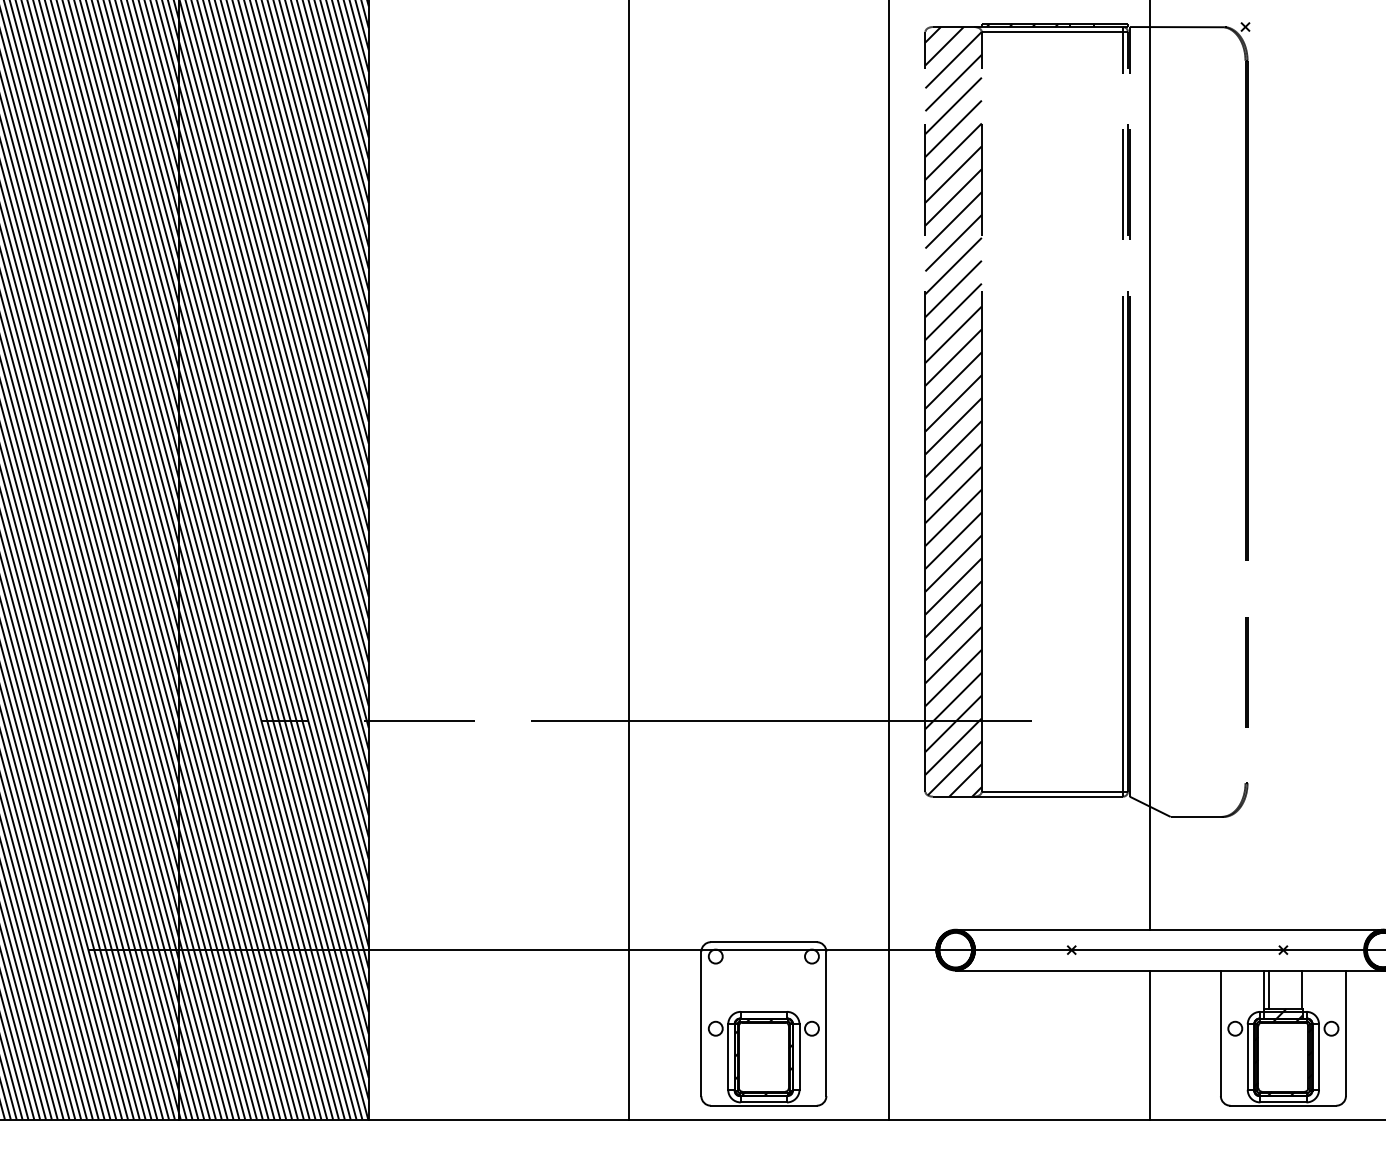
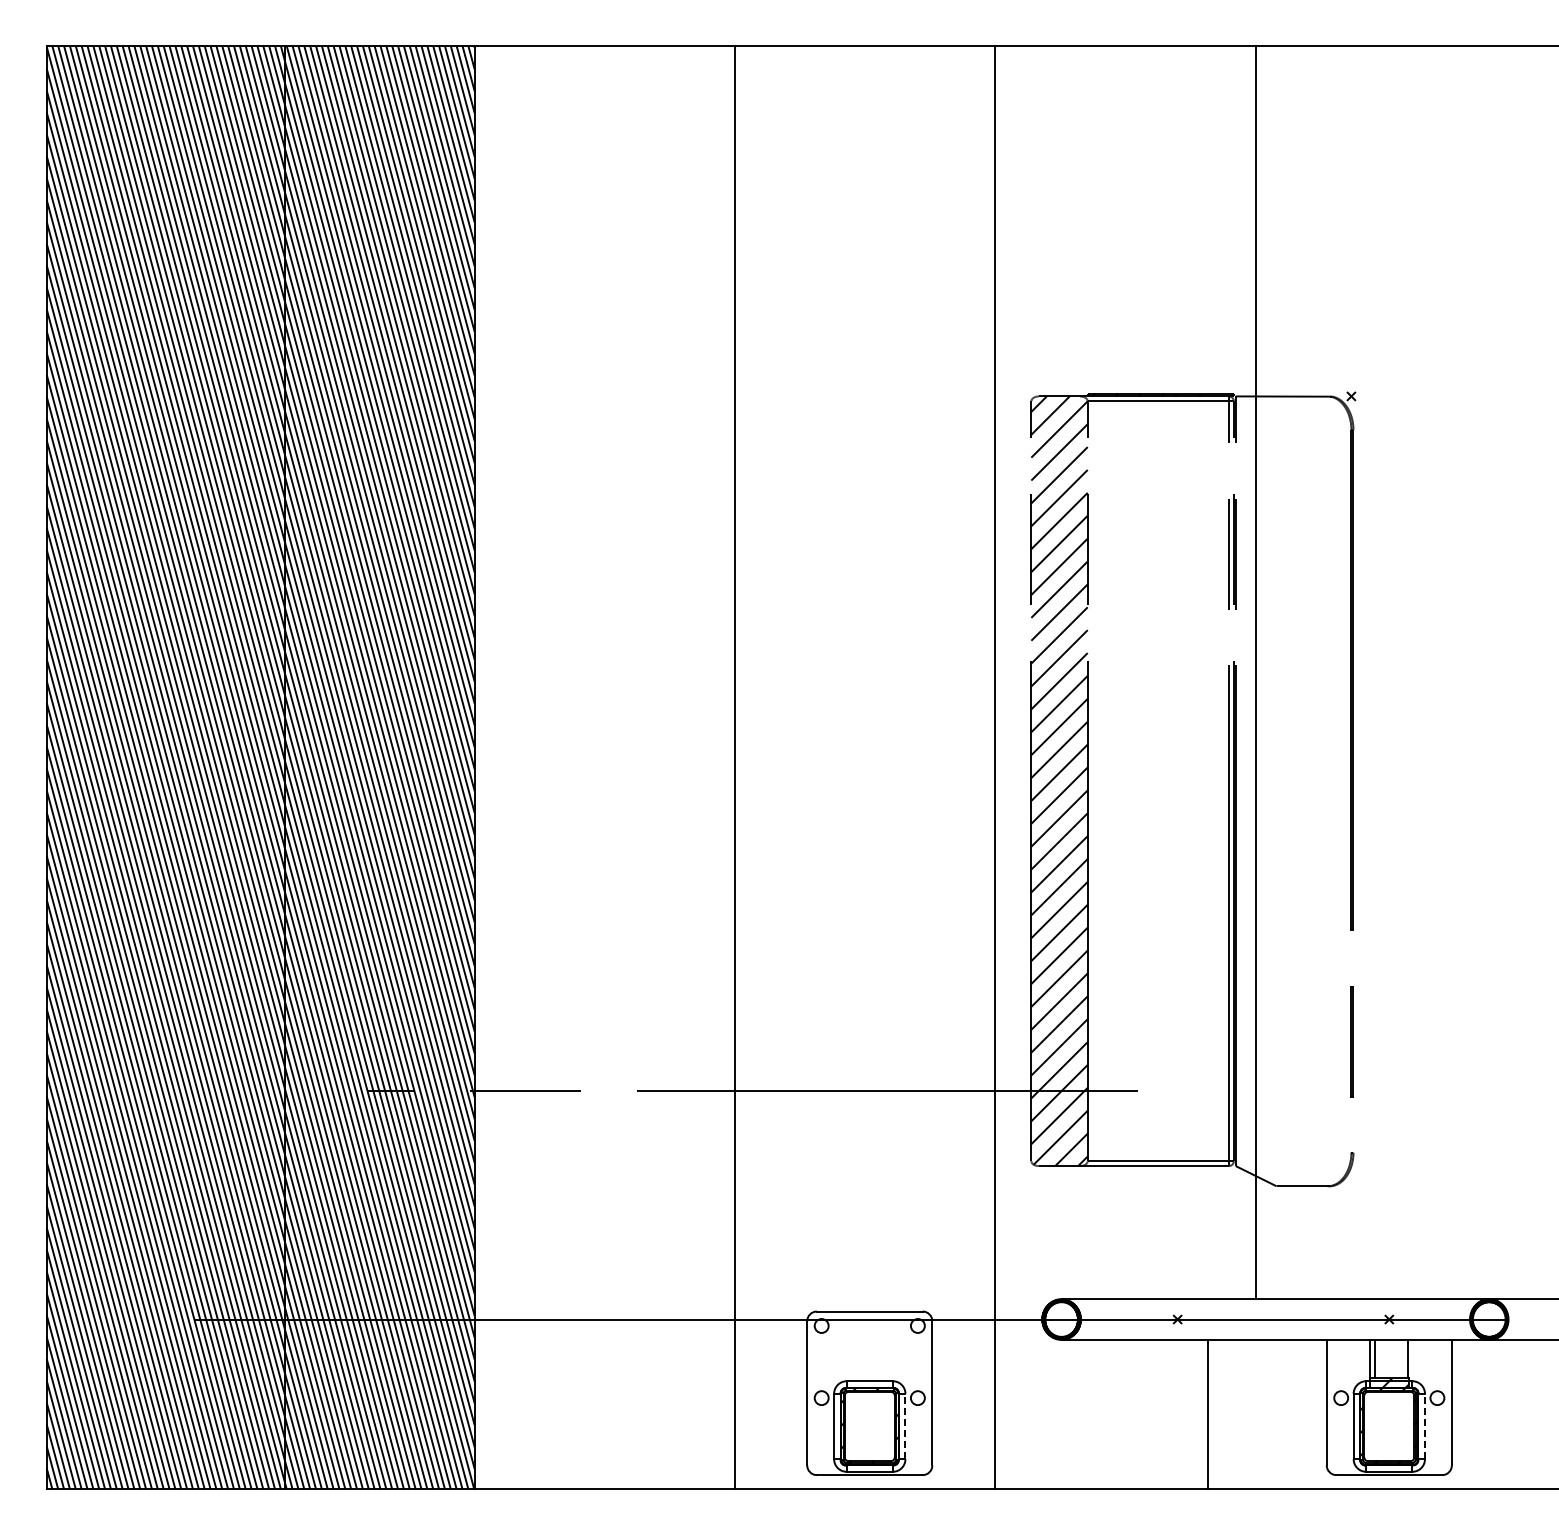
line: (1149, 1045) -> (1207, 1414), moved
line: (799, 1057) -> (905, 1426), solid -> dashed
line: (1318, 1057) -> (1424, 1426), solid -> dashed

